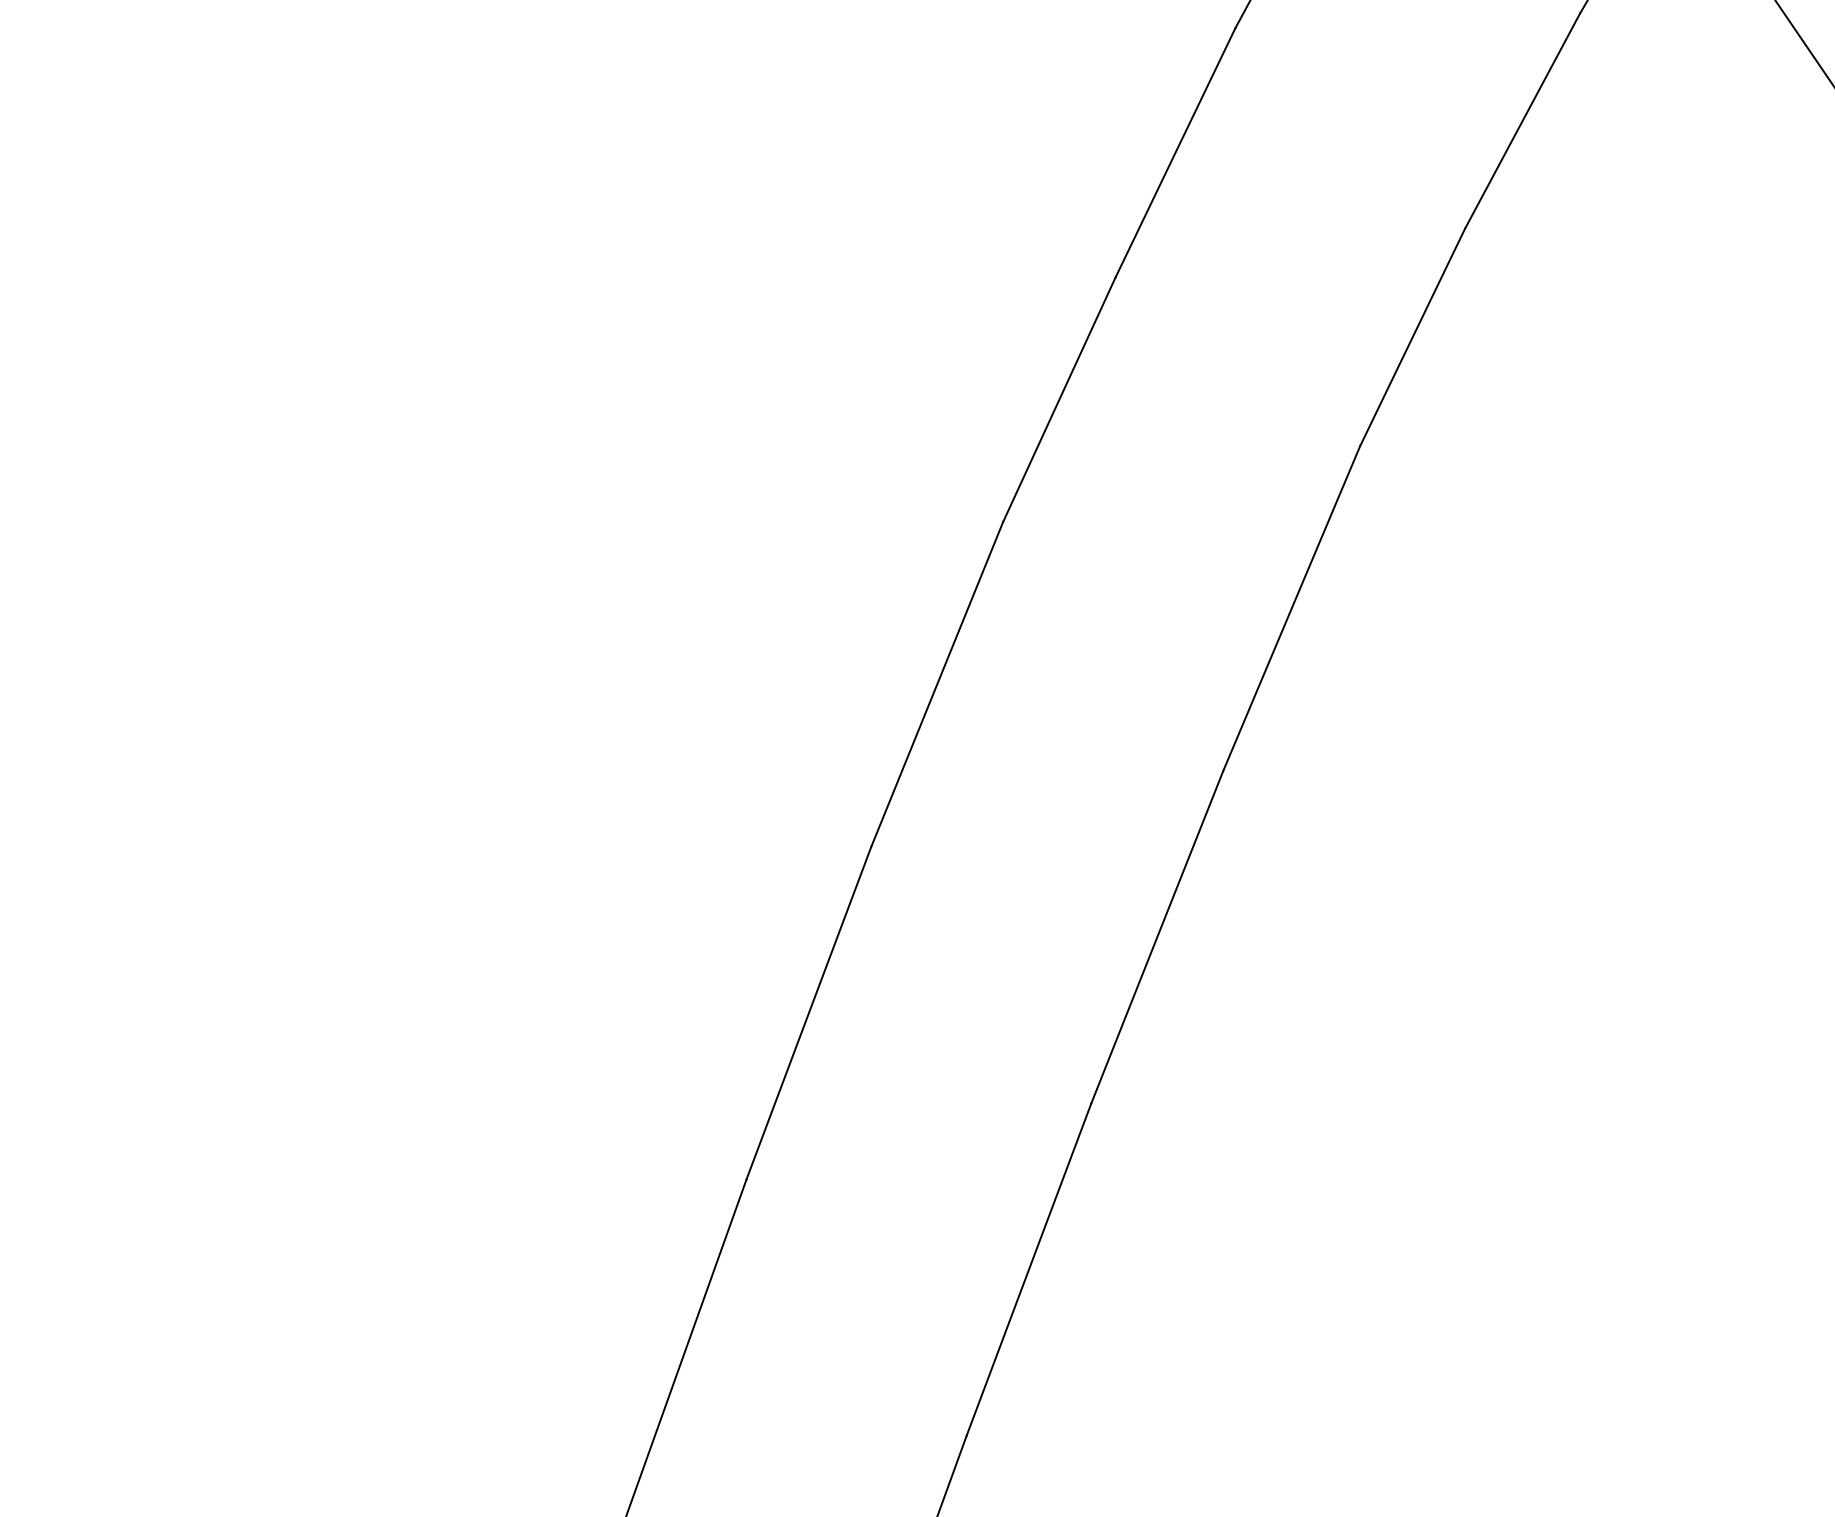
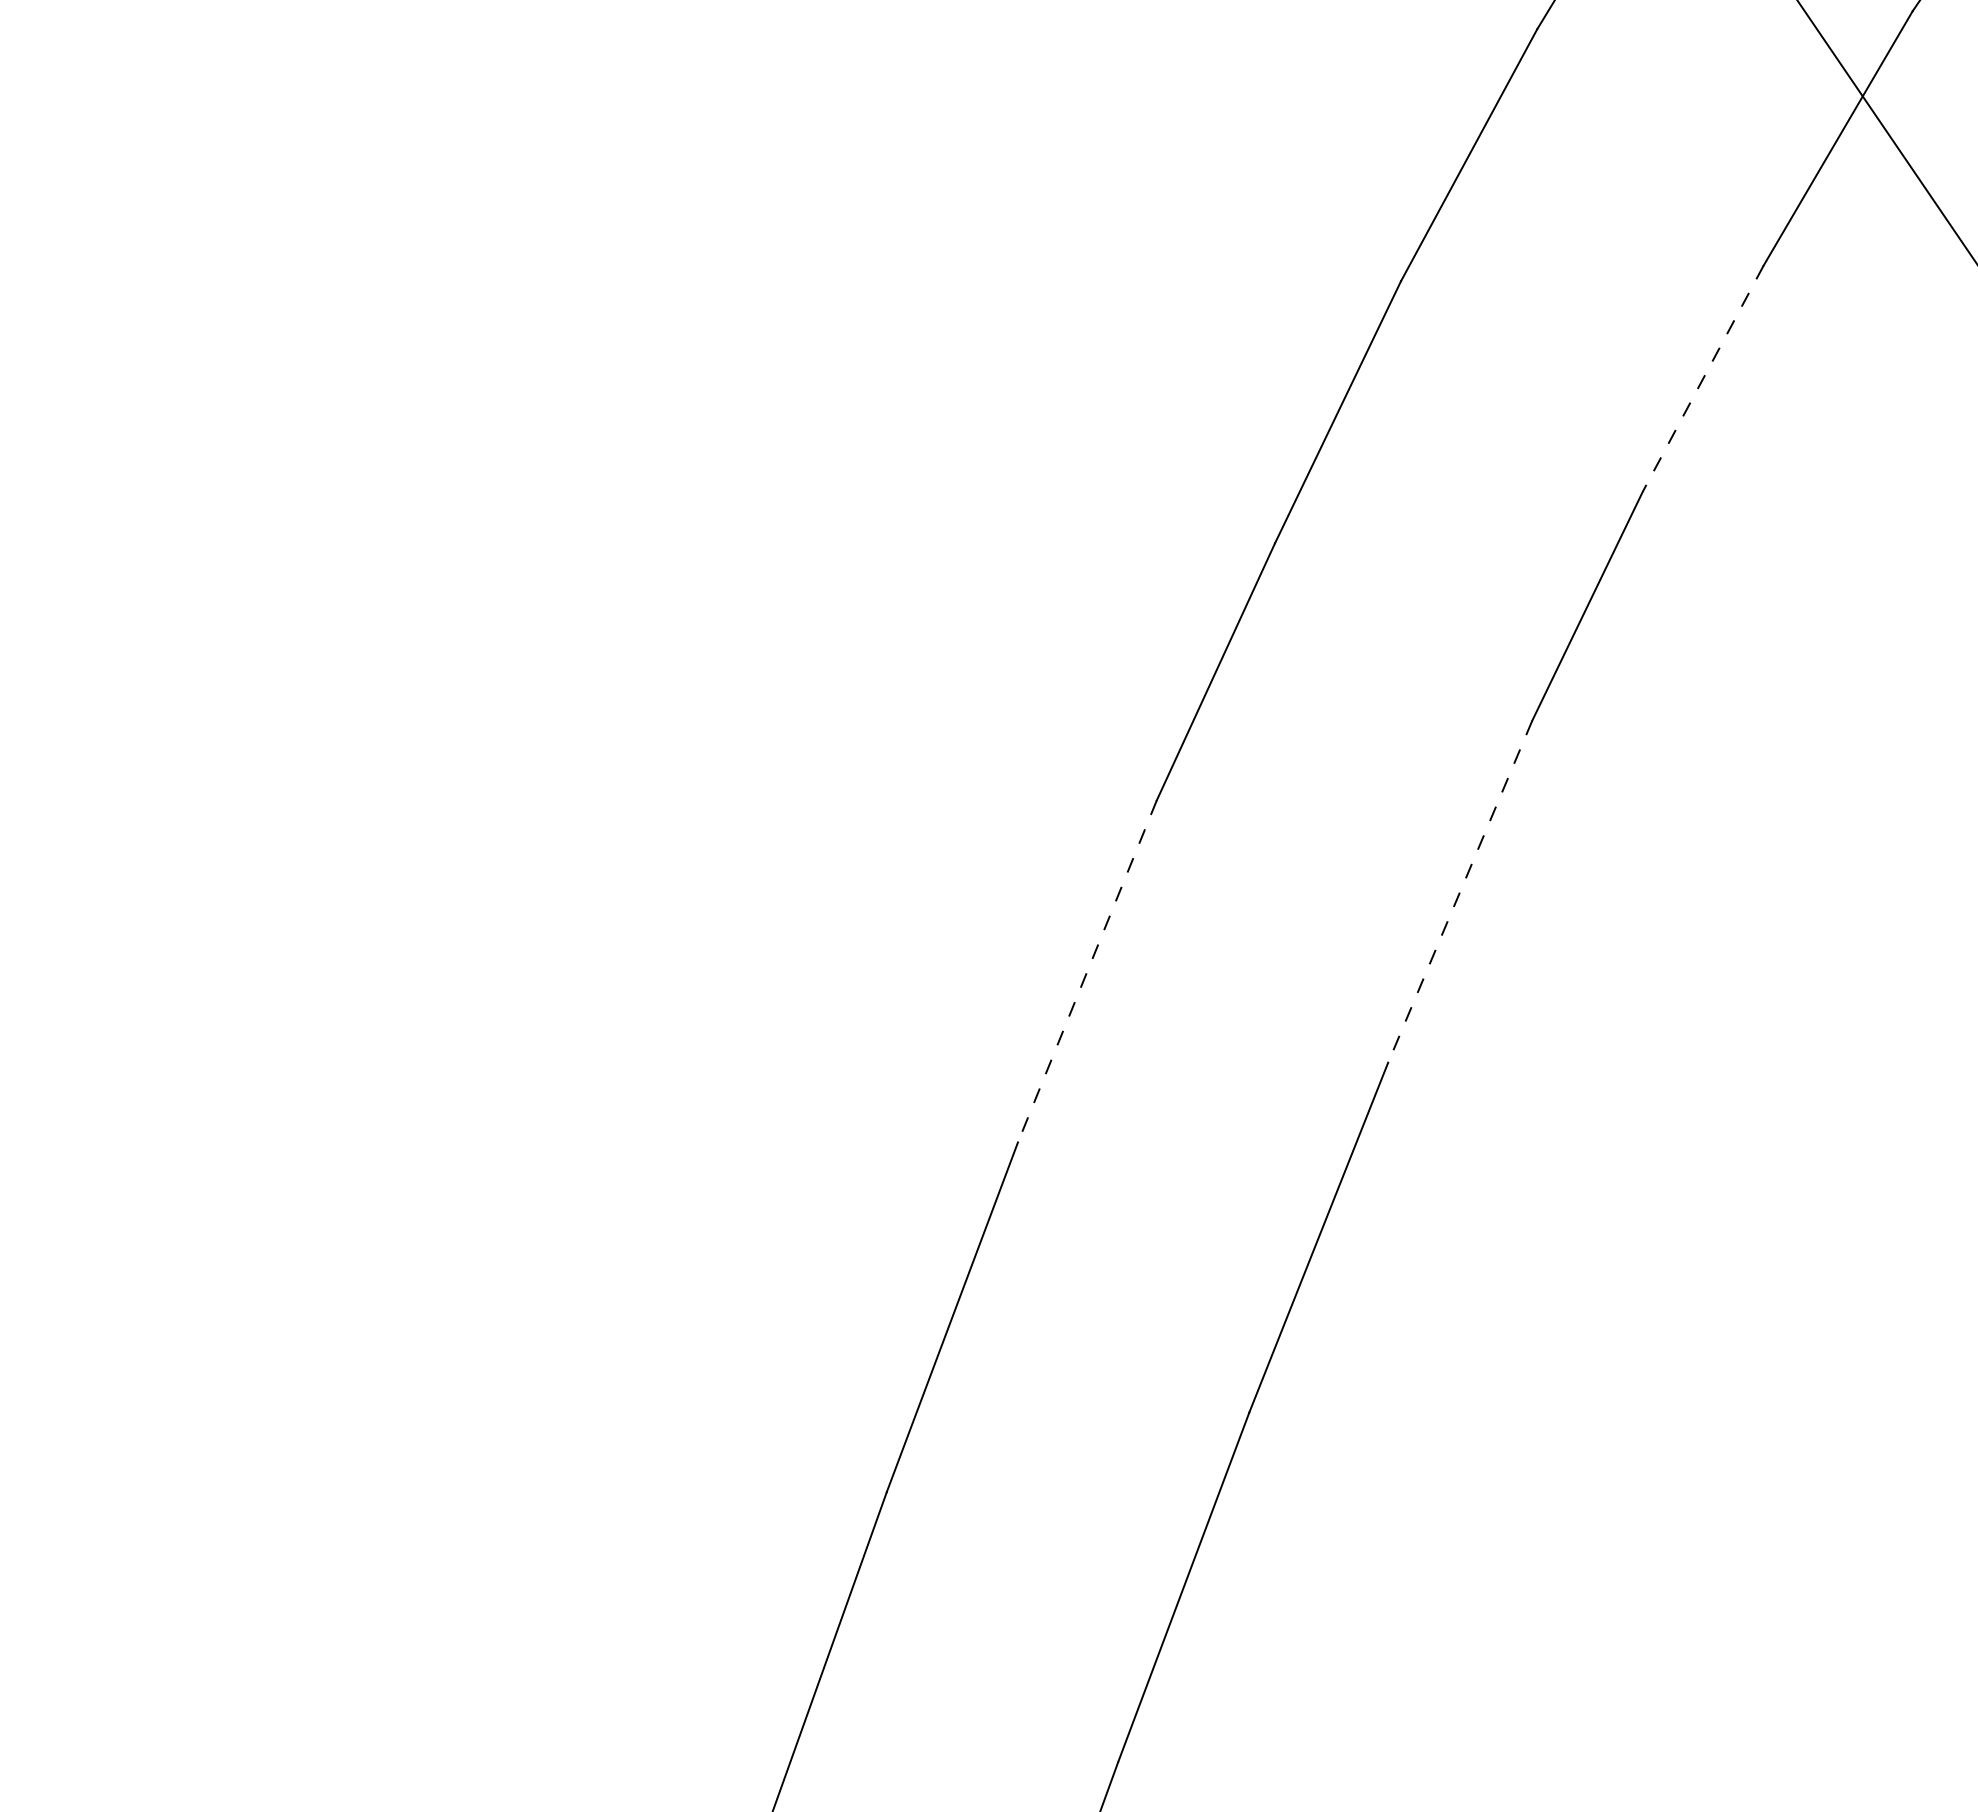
line: (1522, 121) -> (1702, 379), solid -> dashed
line: (1291, 608) -> (1460, 891), solid -> dashed
line: (937, 684) -> (1087, 971), solid -> dashed

